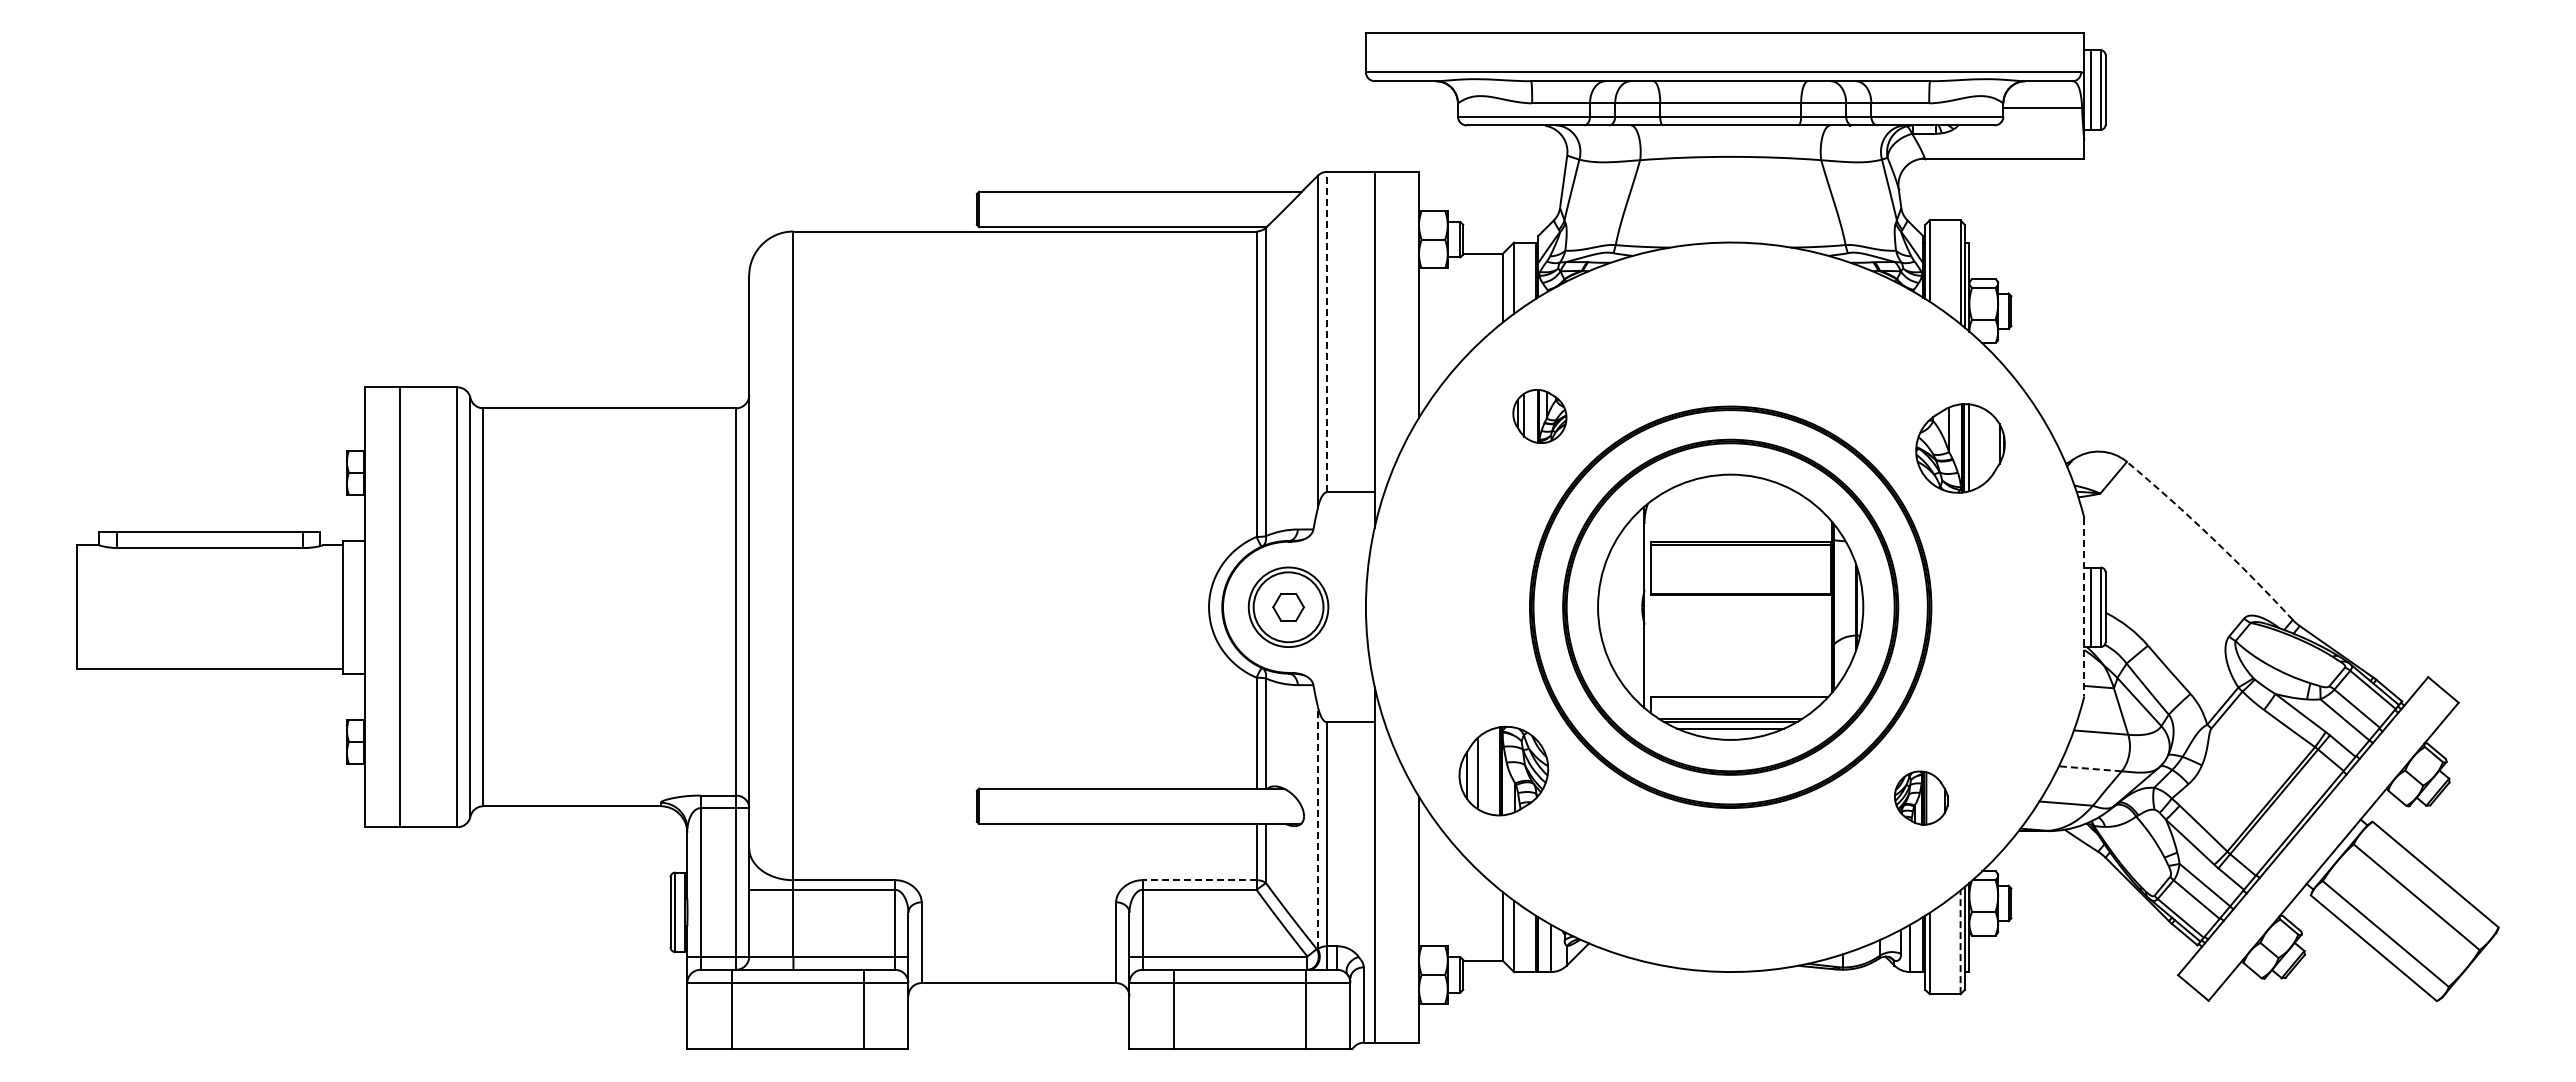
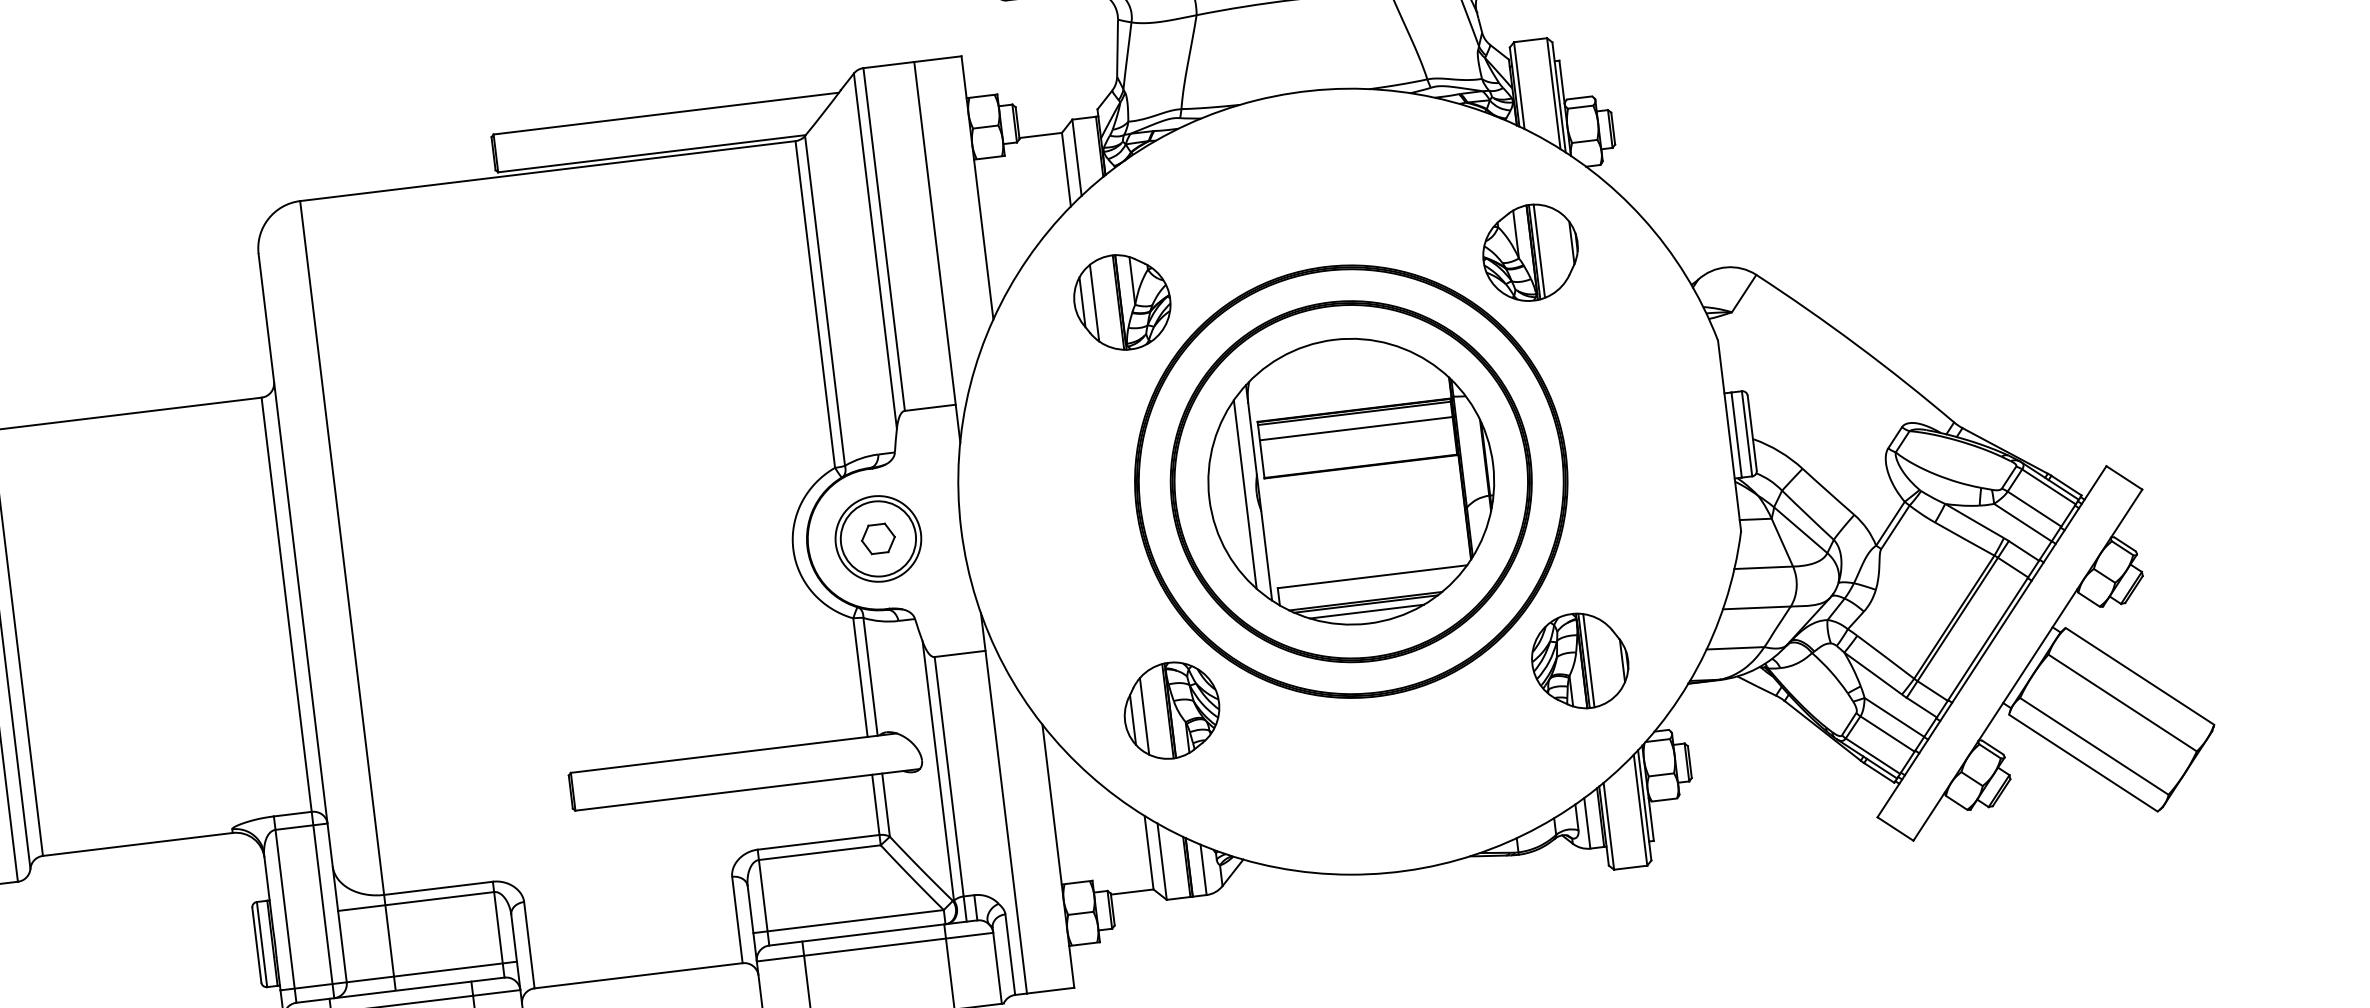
line: (1327, 331) -> (884, 238), dashed -> solid
part: (1539, 416) -> (1122, 302), size x1.67
part: (1960, 448) -> (1530, 252), moved
arc: (2212, 538) -> (1857, 345), dashed -> solid
line: (1741, 558) -> (1356, 428), added
line: (1631, 607) -> (1245, 494), added
line: (2084, 607) -> (1729, 436), dashed -> solid
line: (2090, 768) -> (1757, 607), dashed -> solid
part: (1503, 770) -> (1171, 709), moved
part: (1921, 797) -> (1580, 660), size x1.67
line: (1317, 827) -> (937, 770), dashed -> solid
line: (1199, 880) -> (818, 842), dashed -> solid
line: (1960, 942) -> (1640, 810), dashed -> solid

